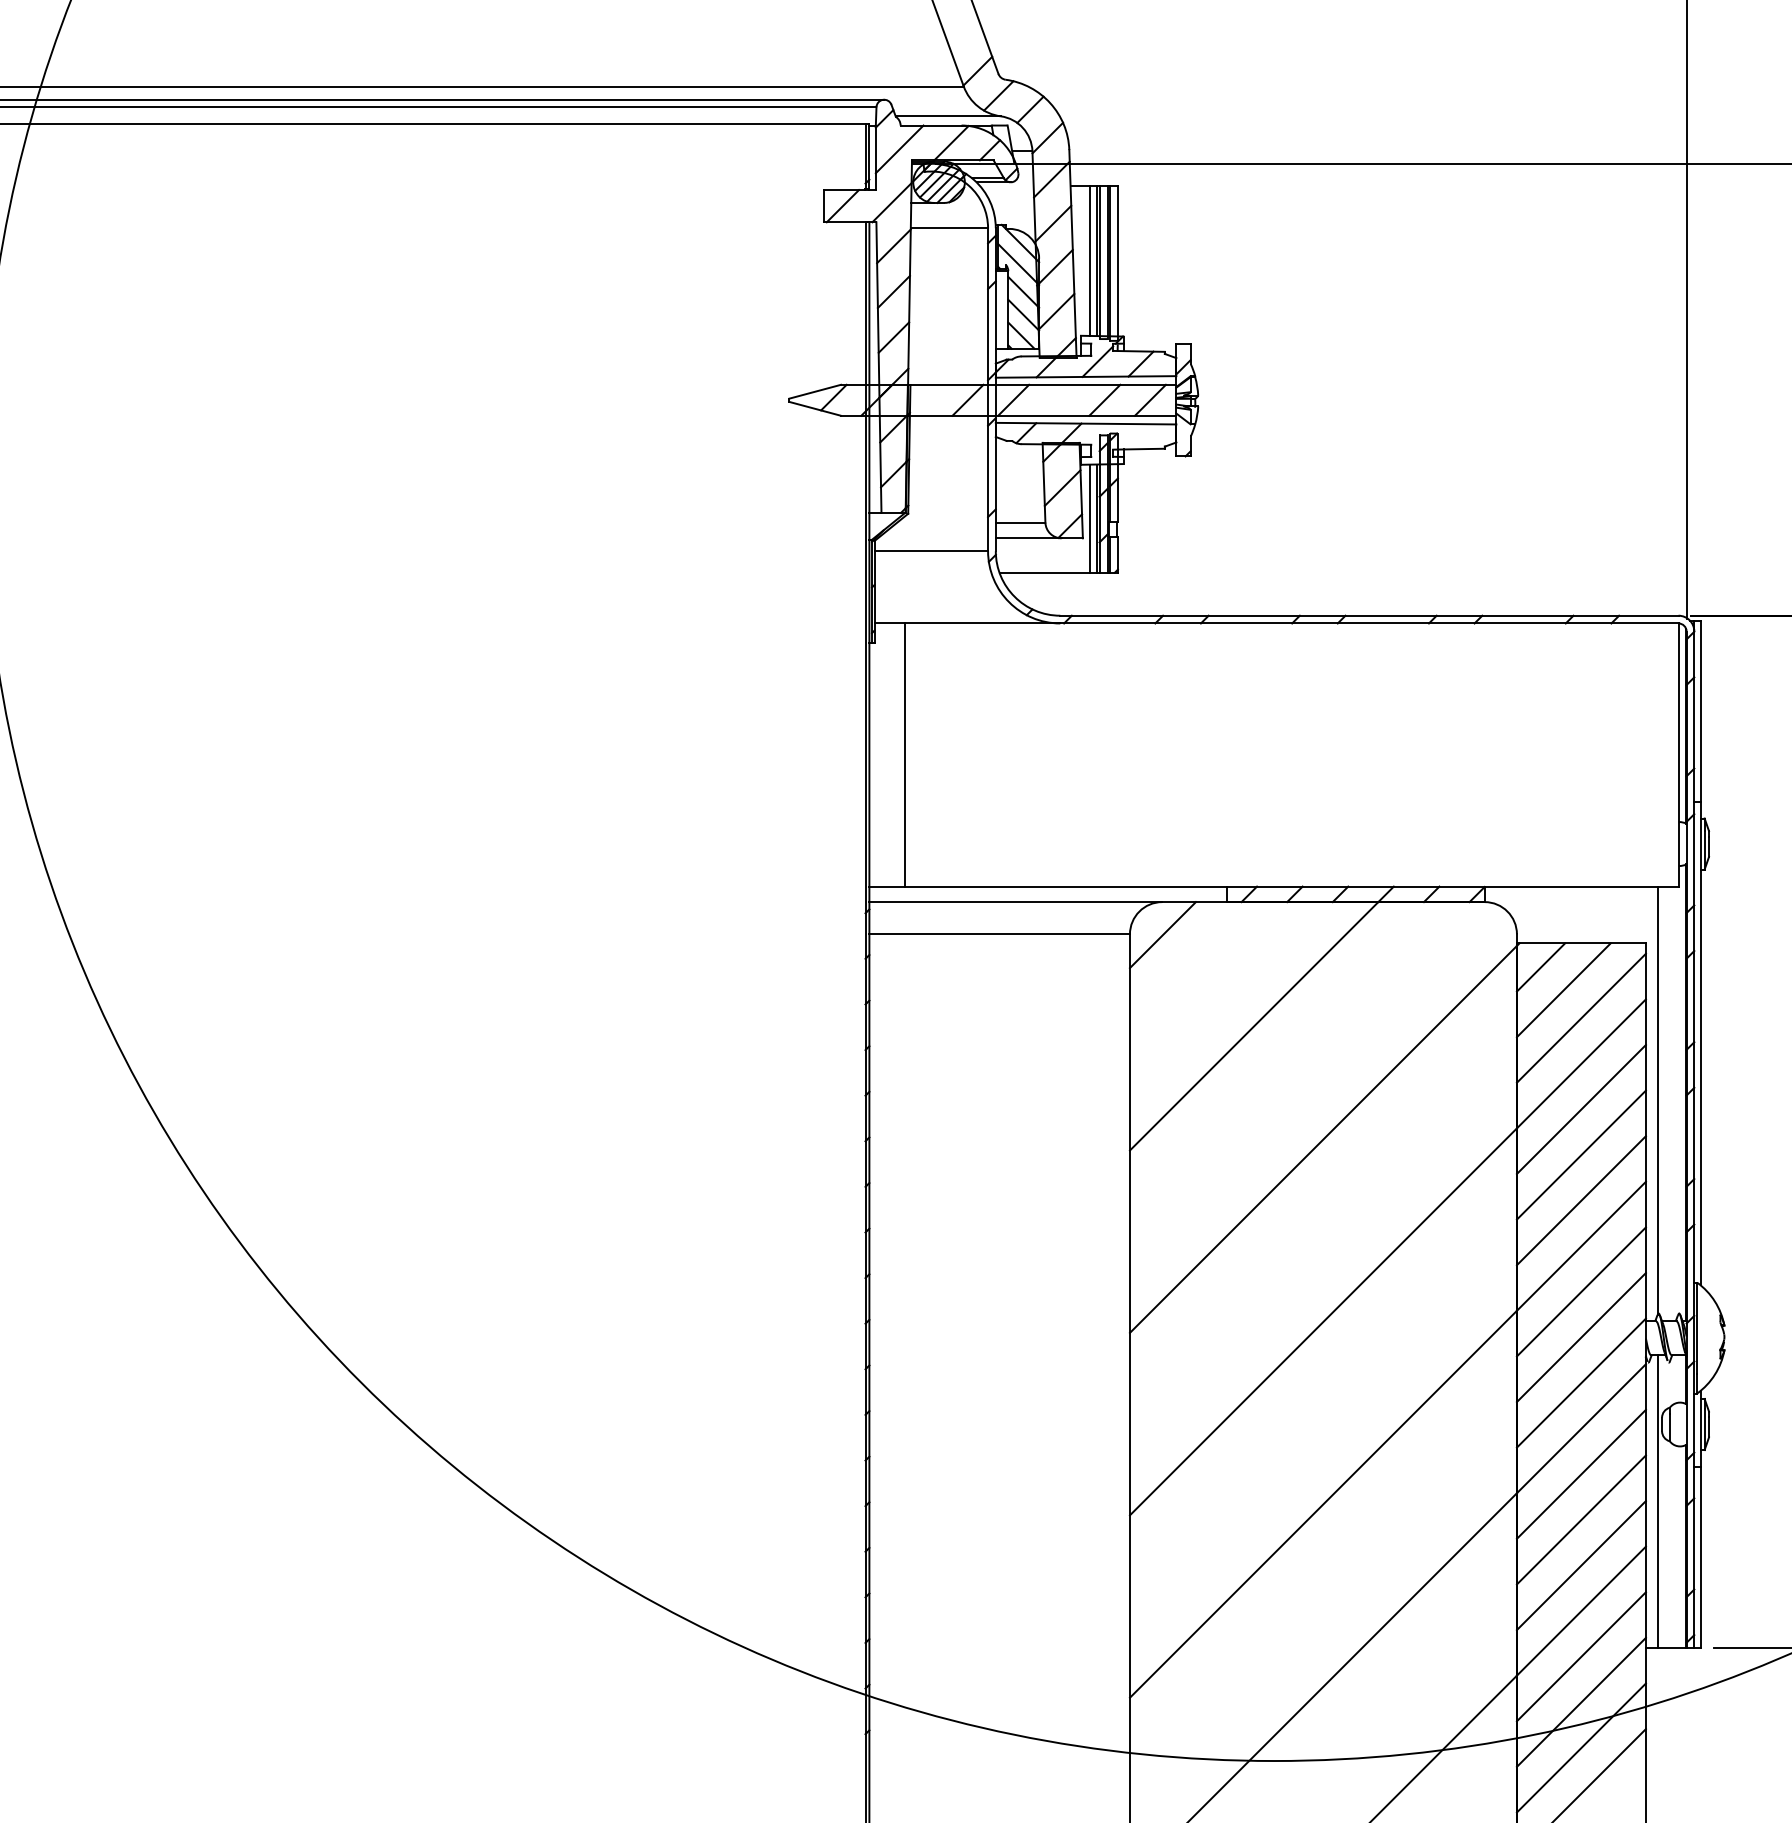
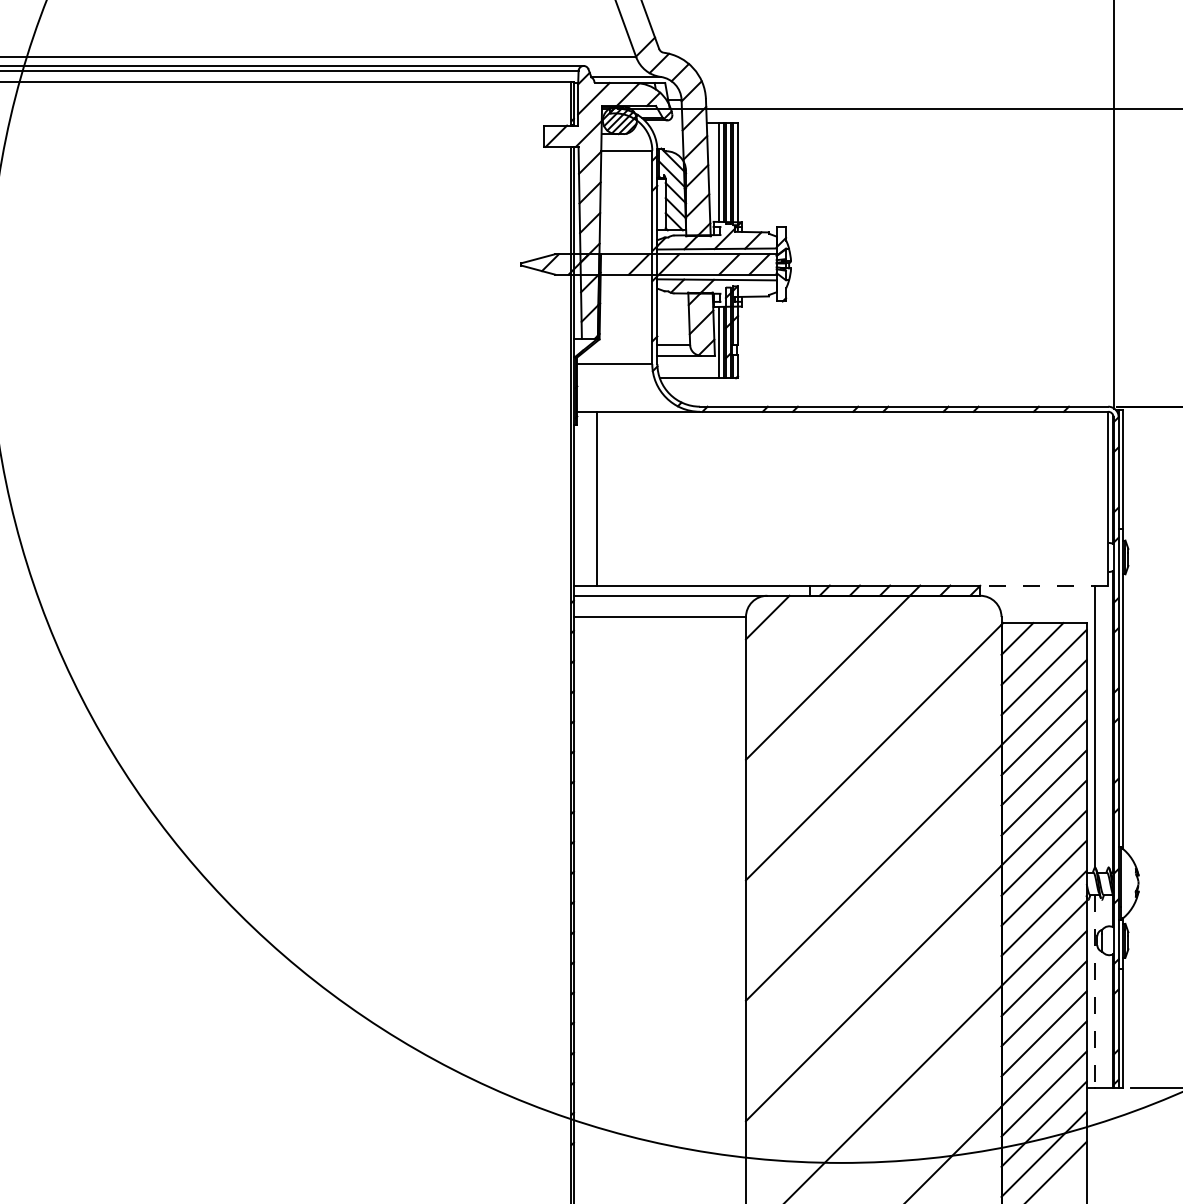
line: (1580, 886) -> (1043, 585), solid -> dashed
line: (1657, 1501) -> (1094, 991), solid -> dashed

